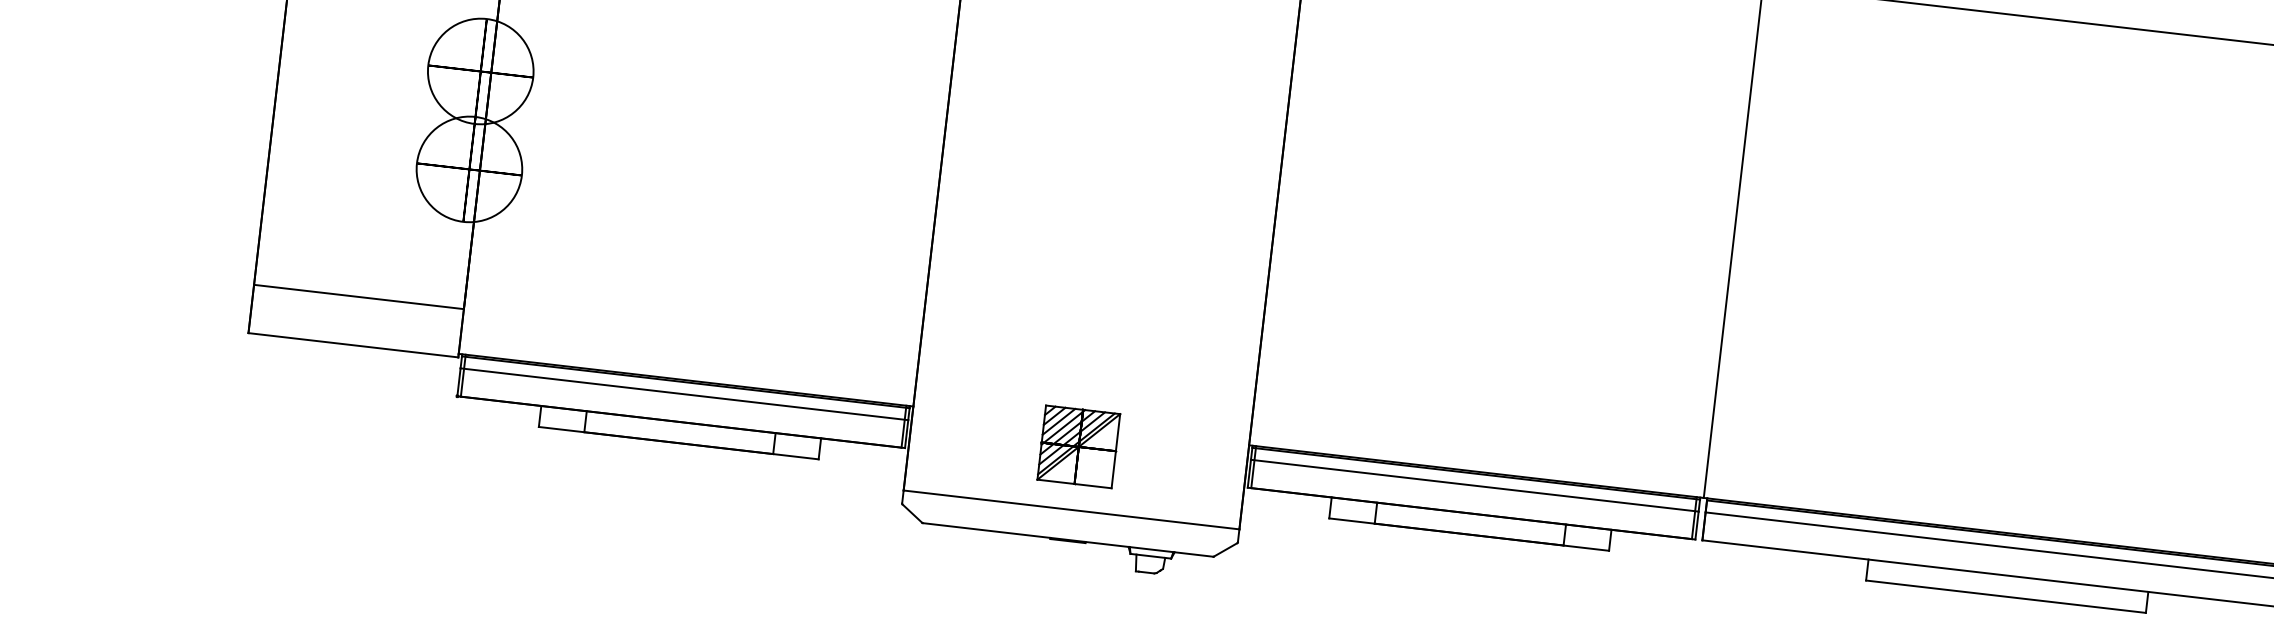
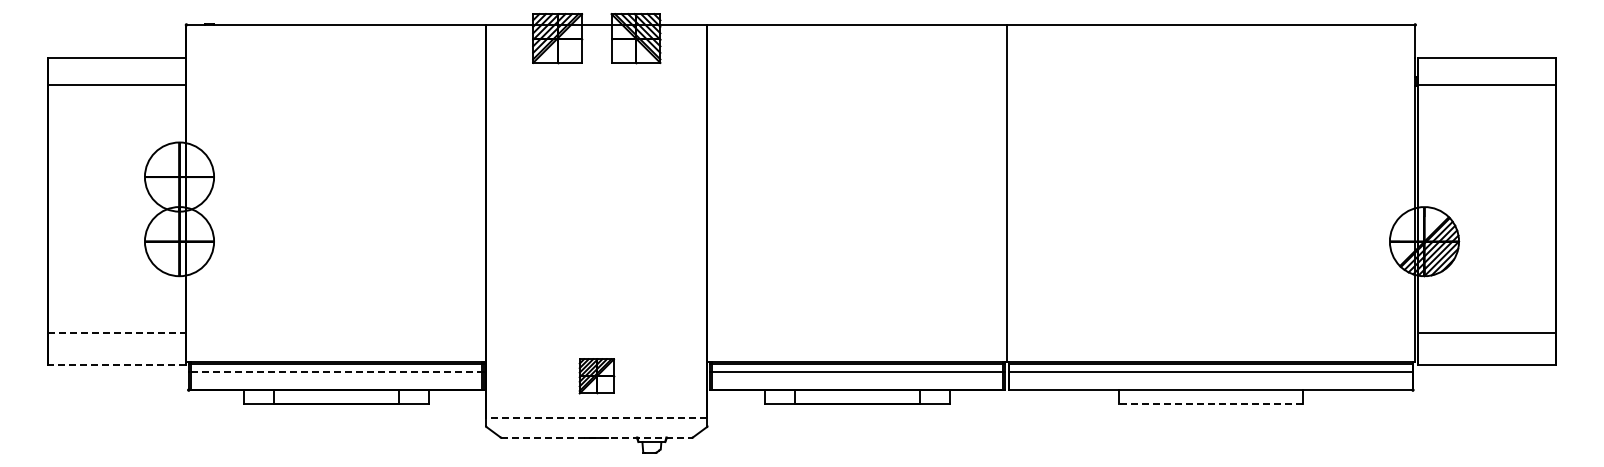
line: (359, 296) -> (117, 332), solid -> dashed
line: (352, 344) -> (116, 364), solid -> dashed
line: (684, 393) -> (336, 371), solid -> dashed
part: (1078, 447) -> (596, 376), size x0.7
line: (1071, 509) -> (596, 417), solid -> dashed
line: (1067, 539) -> (596, 437), solid -> dashed
line: (2005, 595) -> (1210, 403), solid -> dashed

